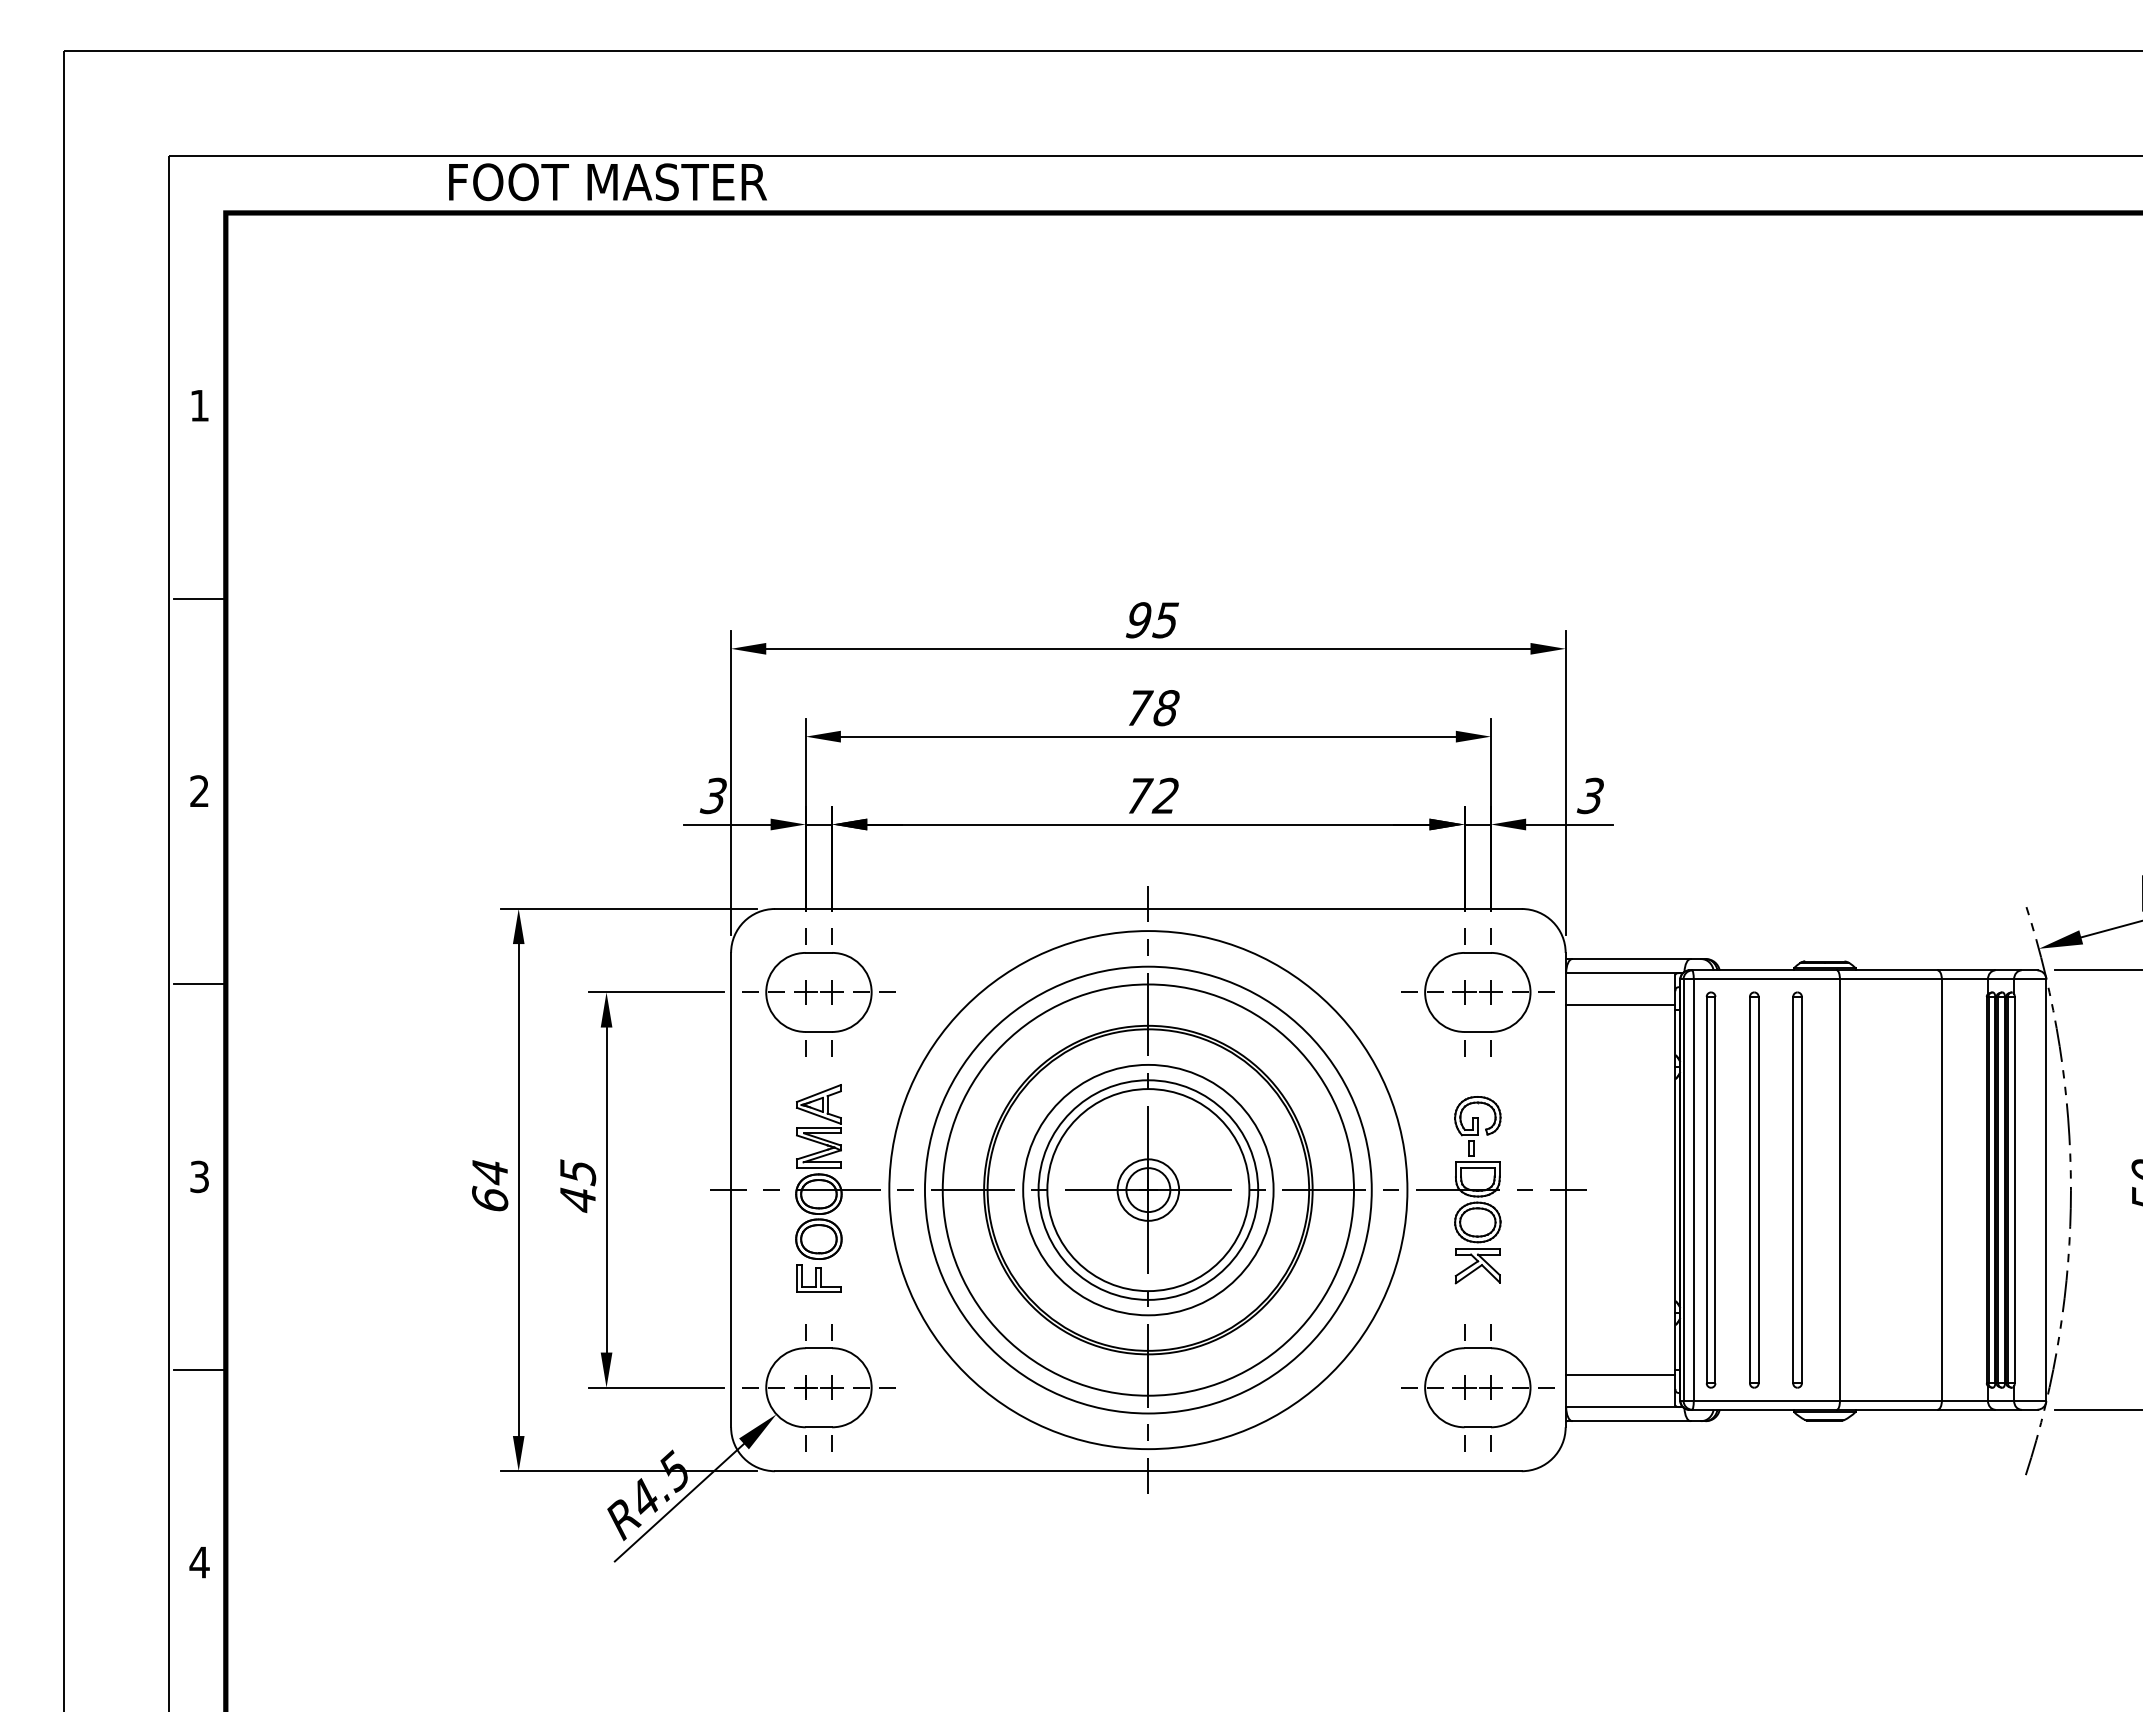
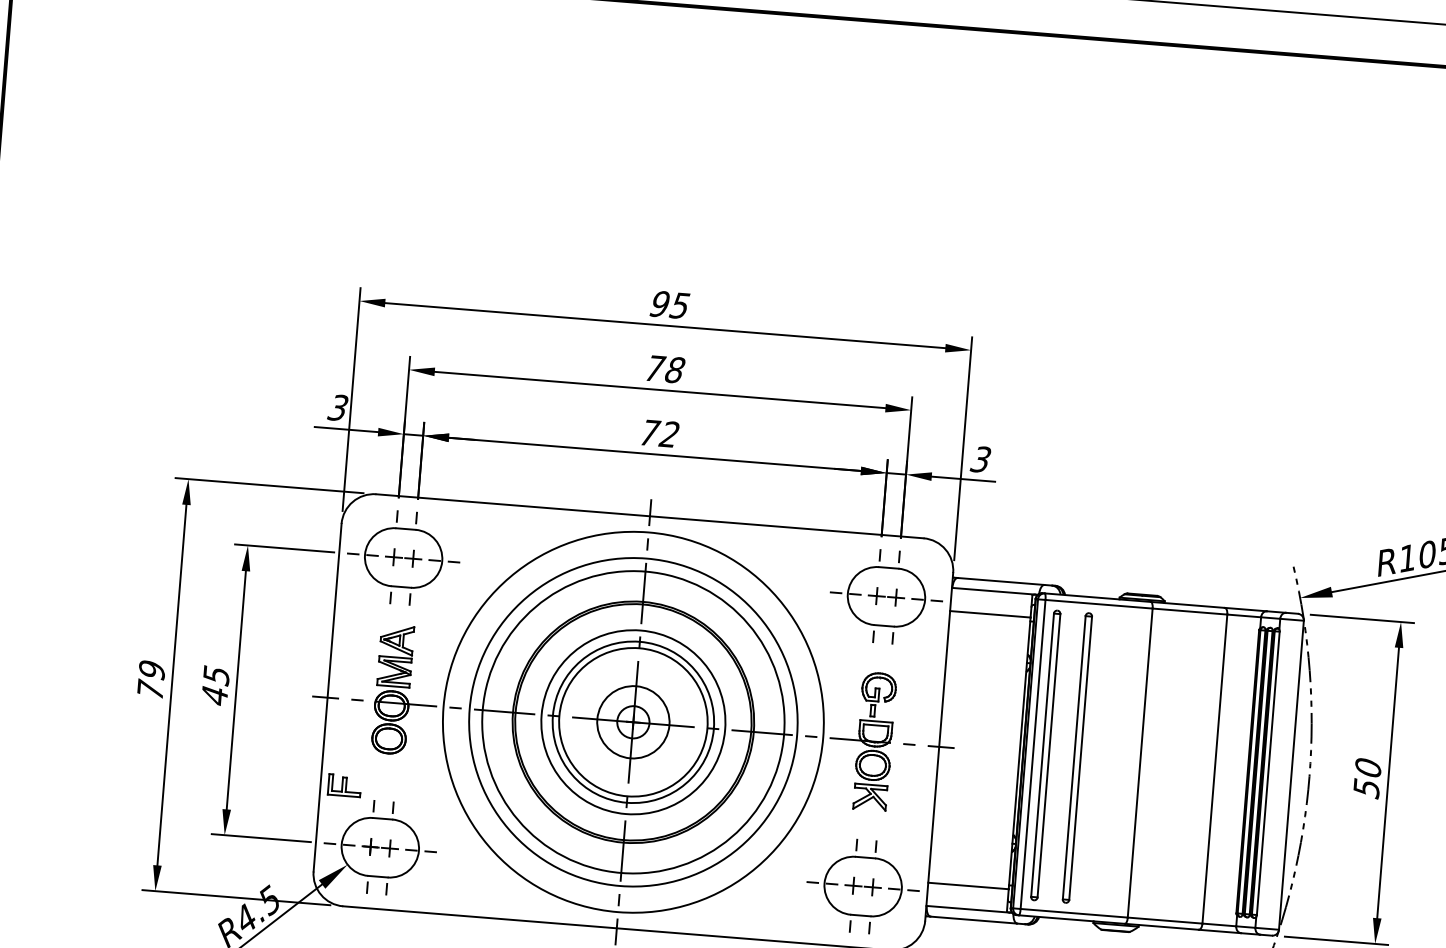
text: (490, 1185) -> (151, 680), 64 -> 79
circle: (1148, 1189) -> (633, 721), size x1.6
part: (1797, 1189) -> (1109, 760), removed
part: (818, 1278) -> (344, 785), moved

